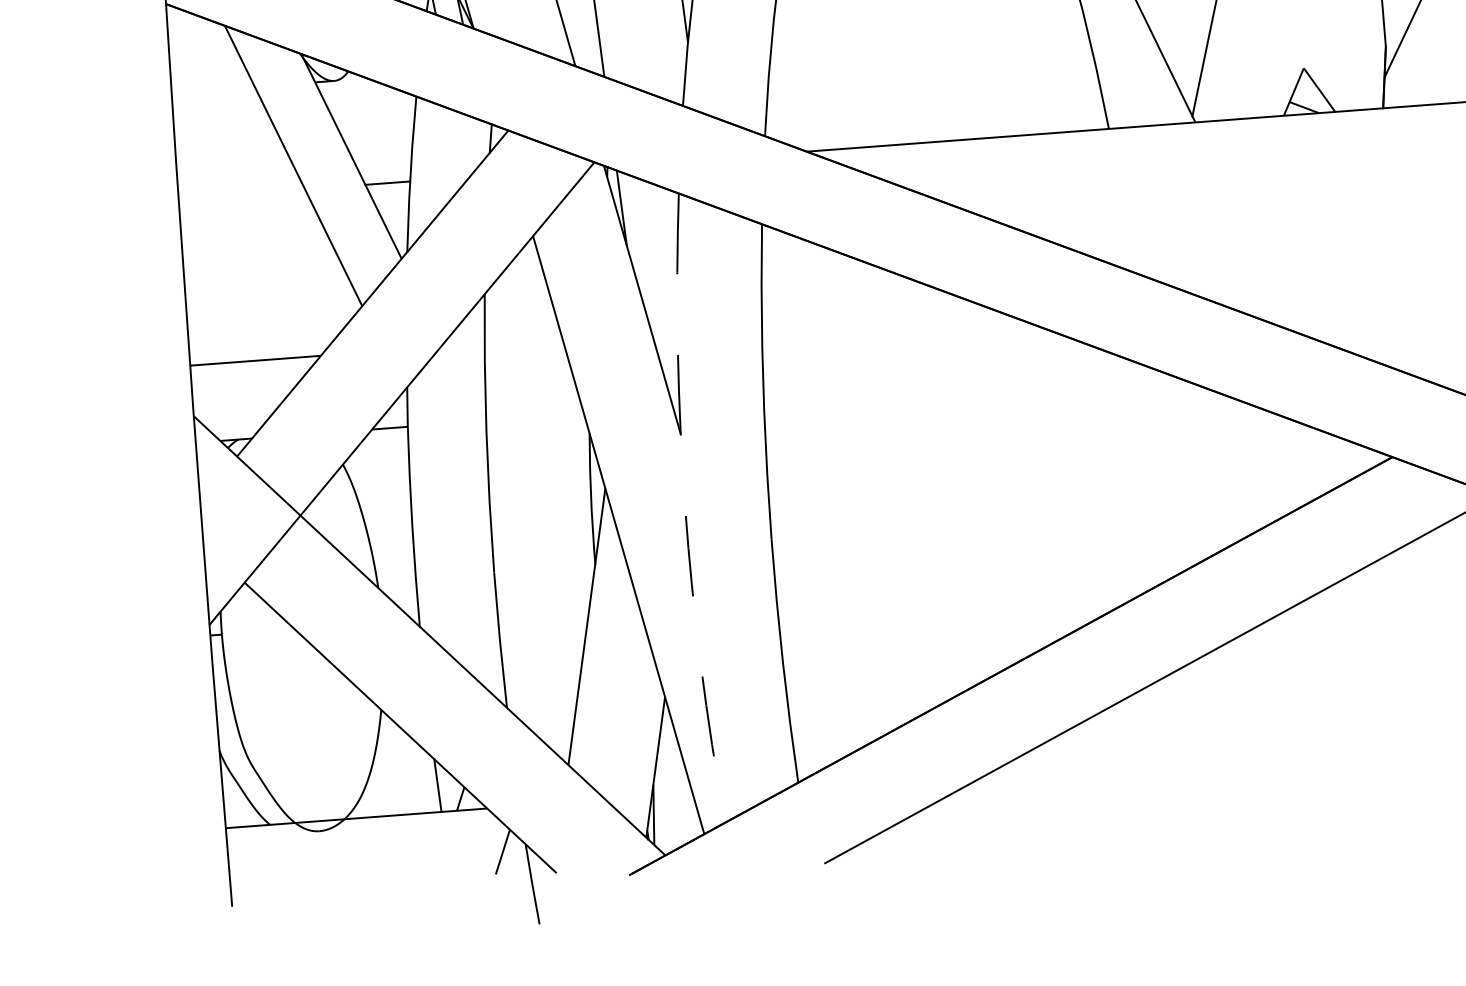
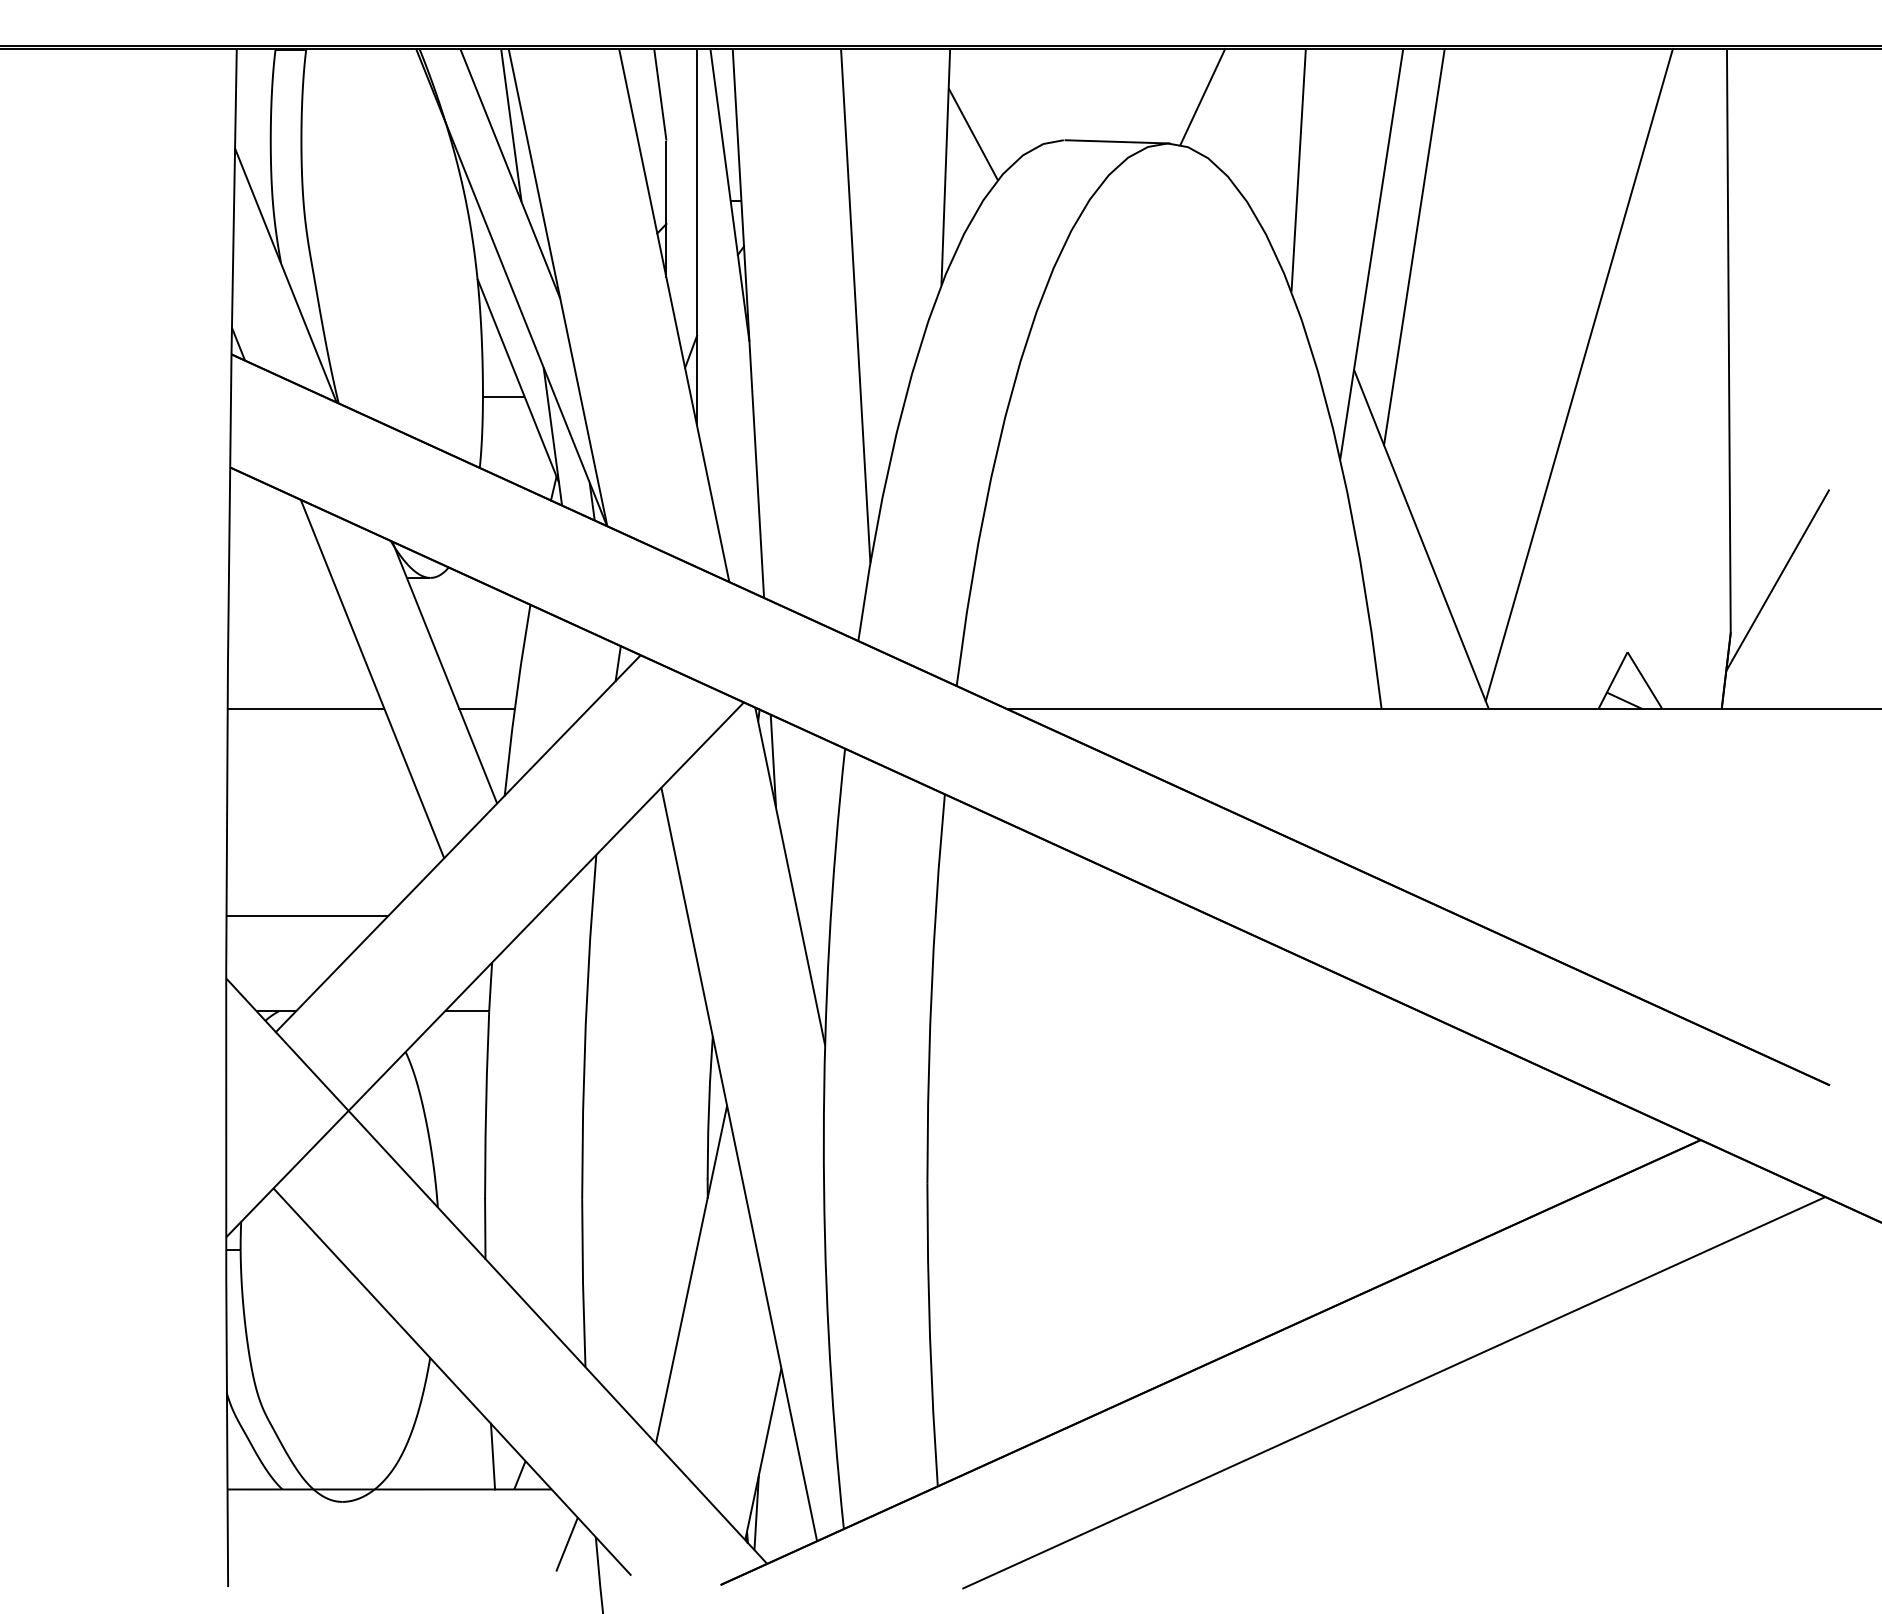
line: (241, 193) -> (305, 708), added
arc: (685, 509) -> (823, 1138), dashed -> solid

